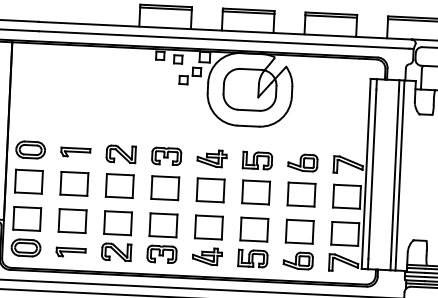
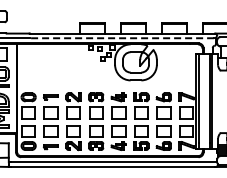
line: (223, 40) -> (121, 38), solid -> dashed

